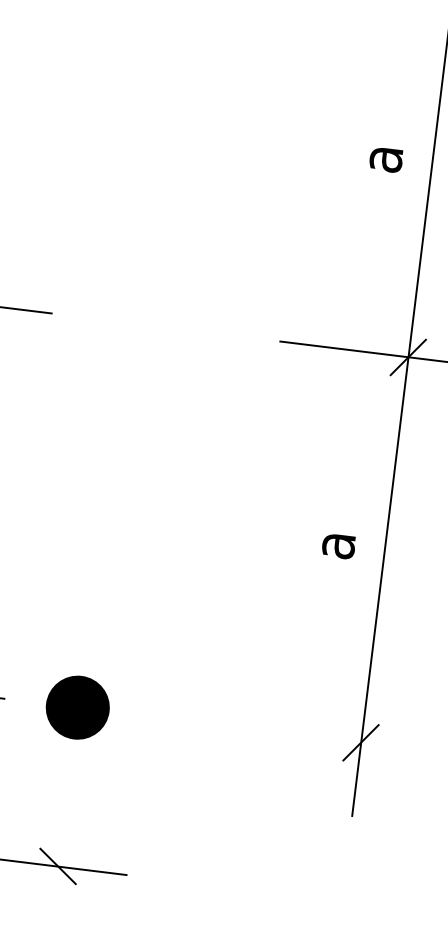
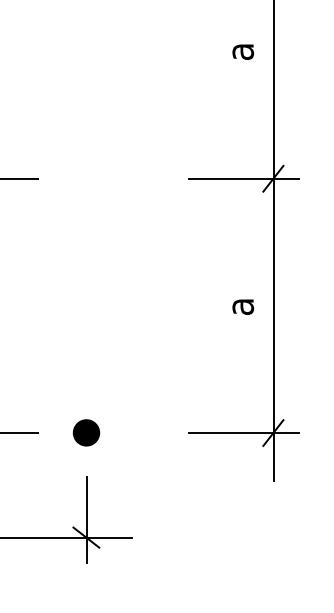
part: (77, 707) -> (86, 432), size x0.62
line: (315, 736) -> (243, 432), added
line: (61, 840) -> (86, 520), added

